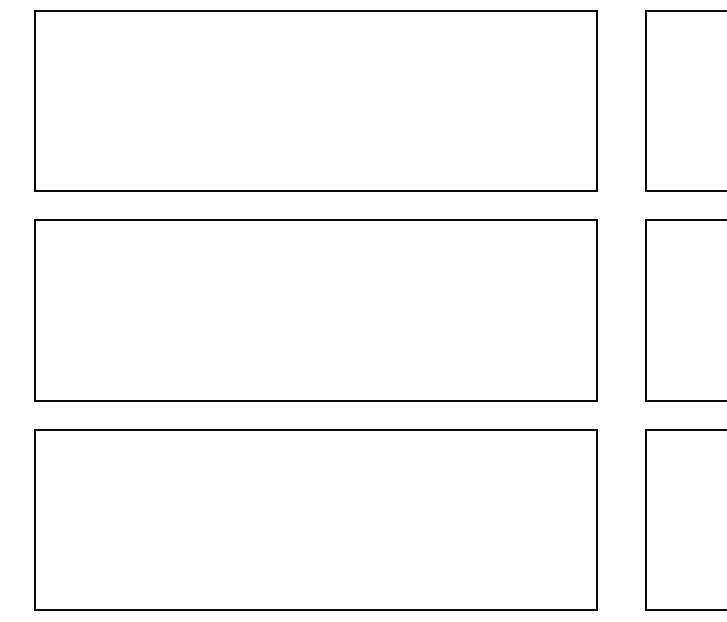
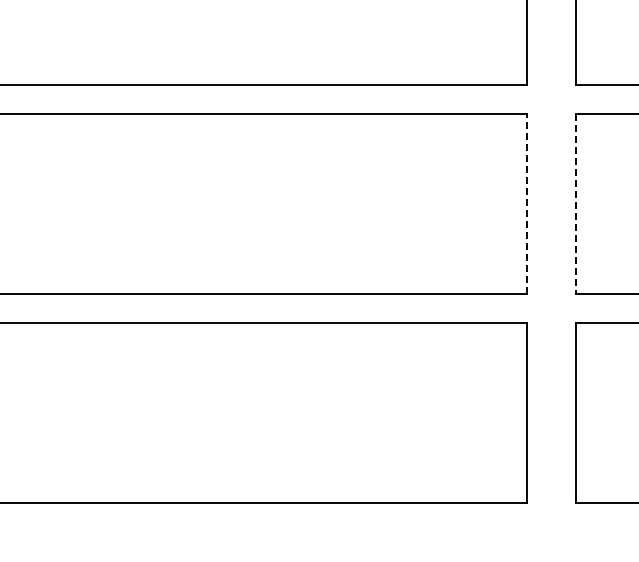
line: (597, 310) -> (527, 203), solid -> dashed
line: (645, 310) -> (575, 203), solid -> dashed

